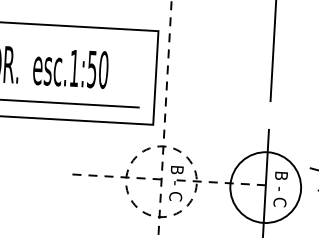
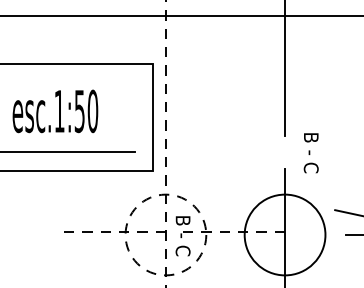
text: (280, 189) -> (310, 153), moved

